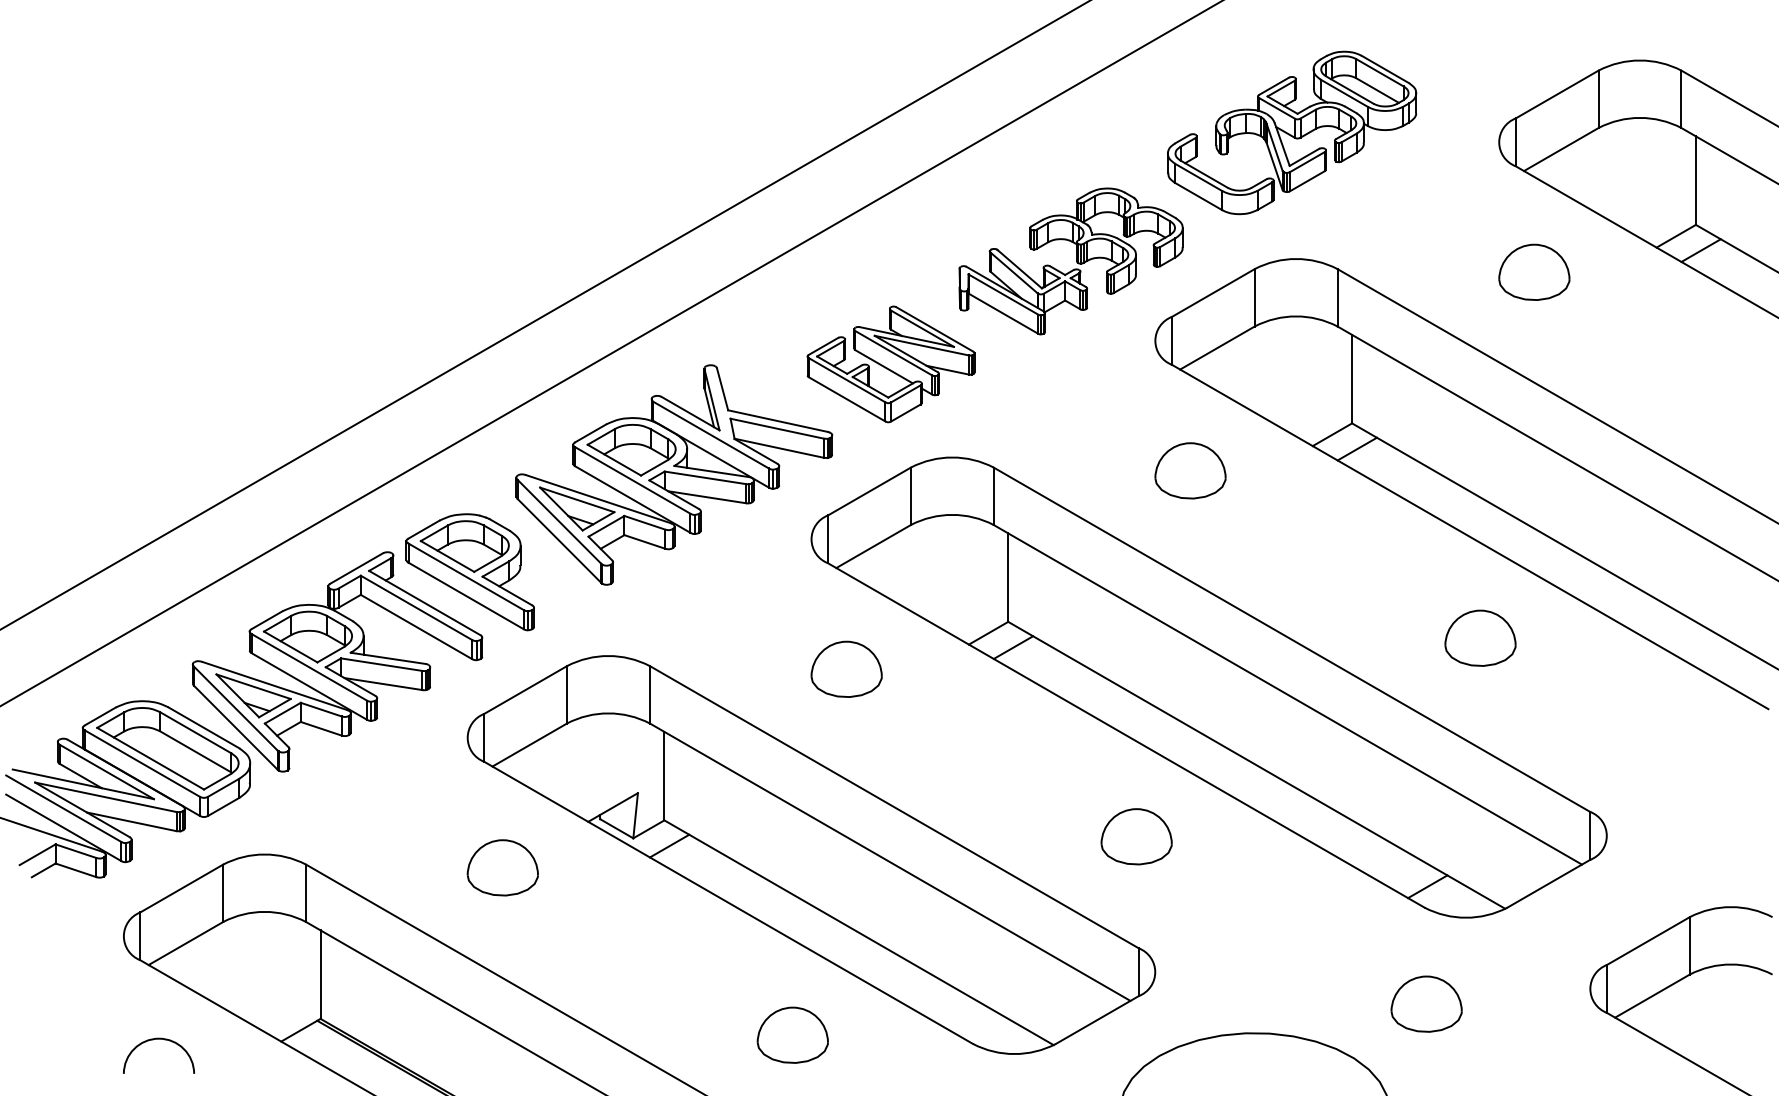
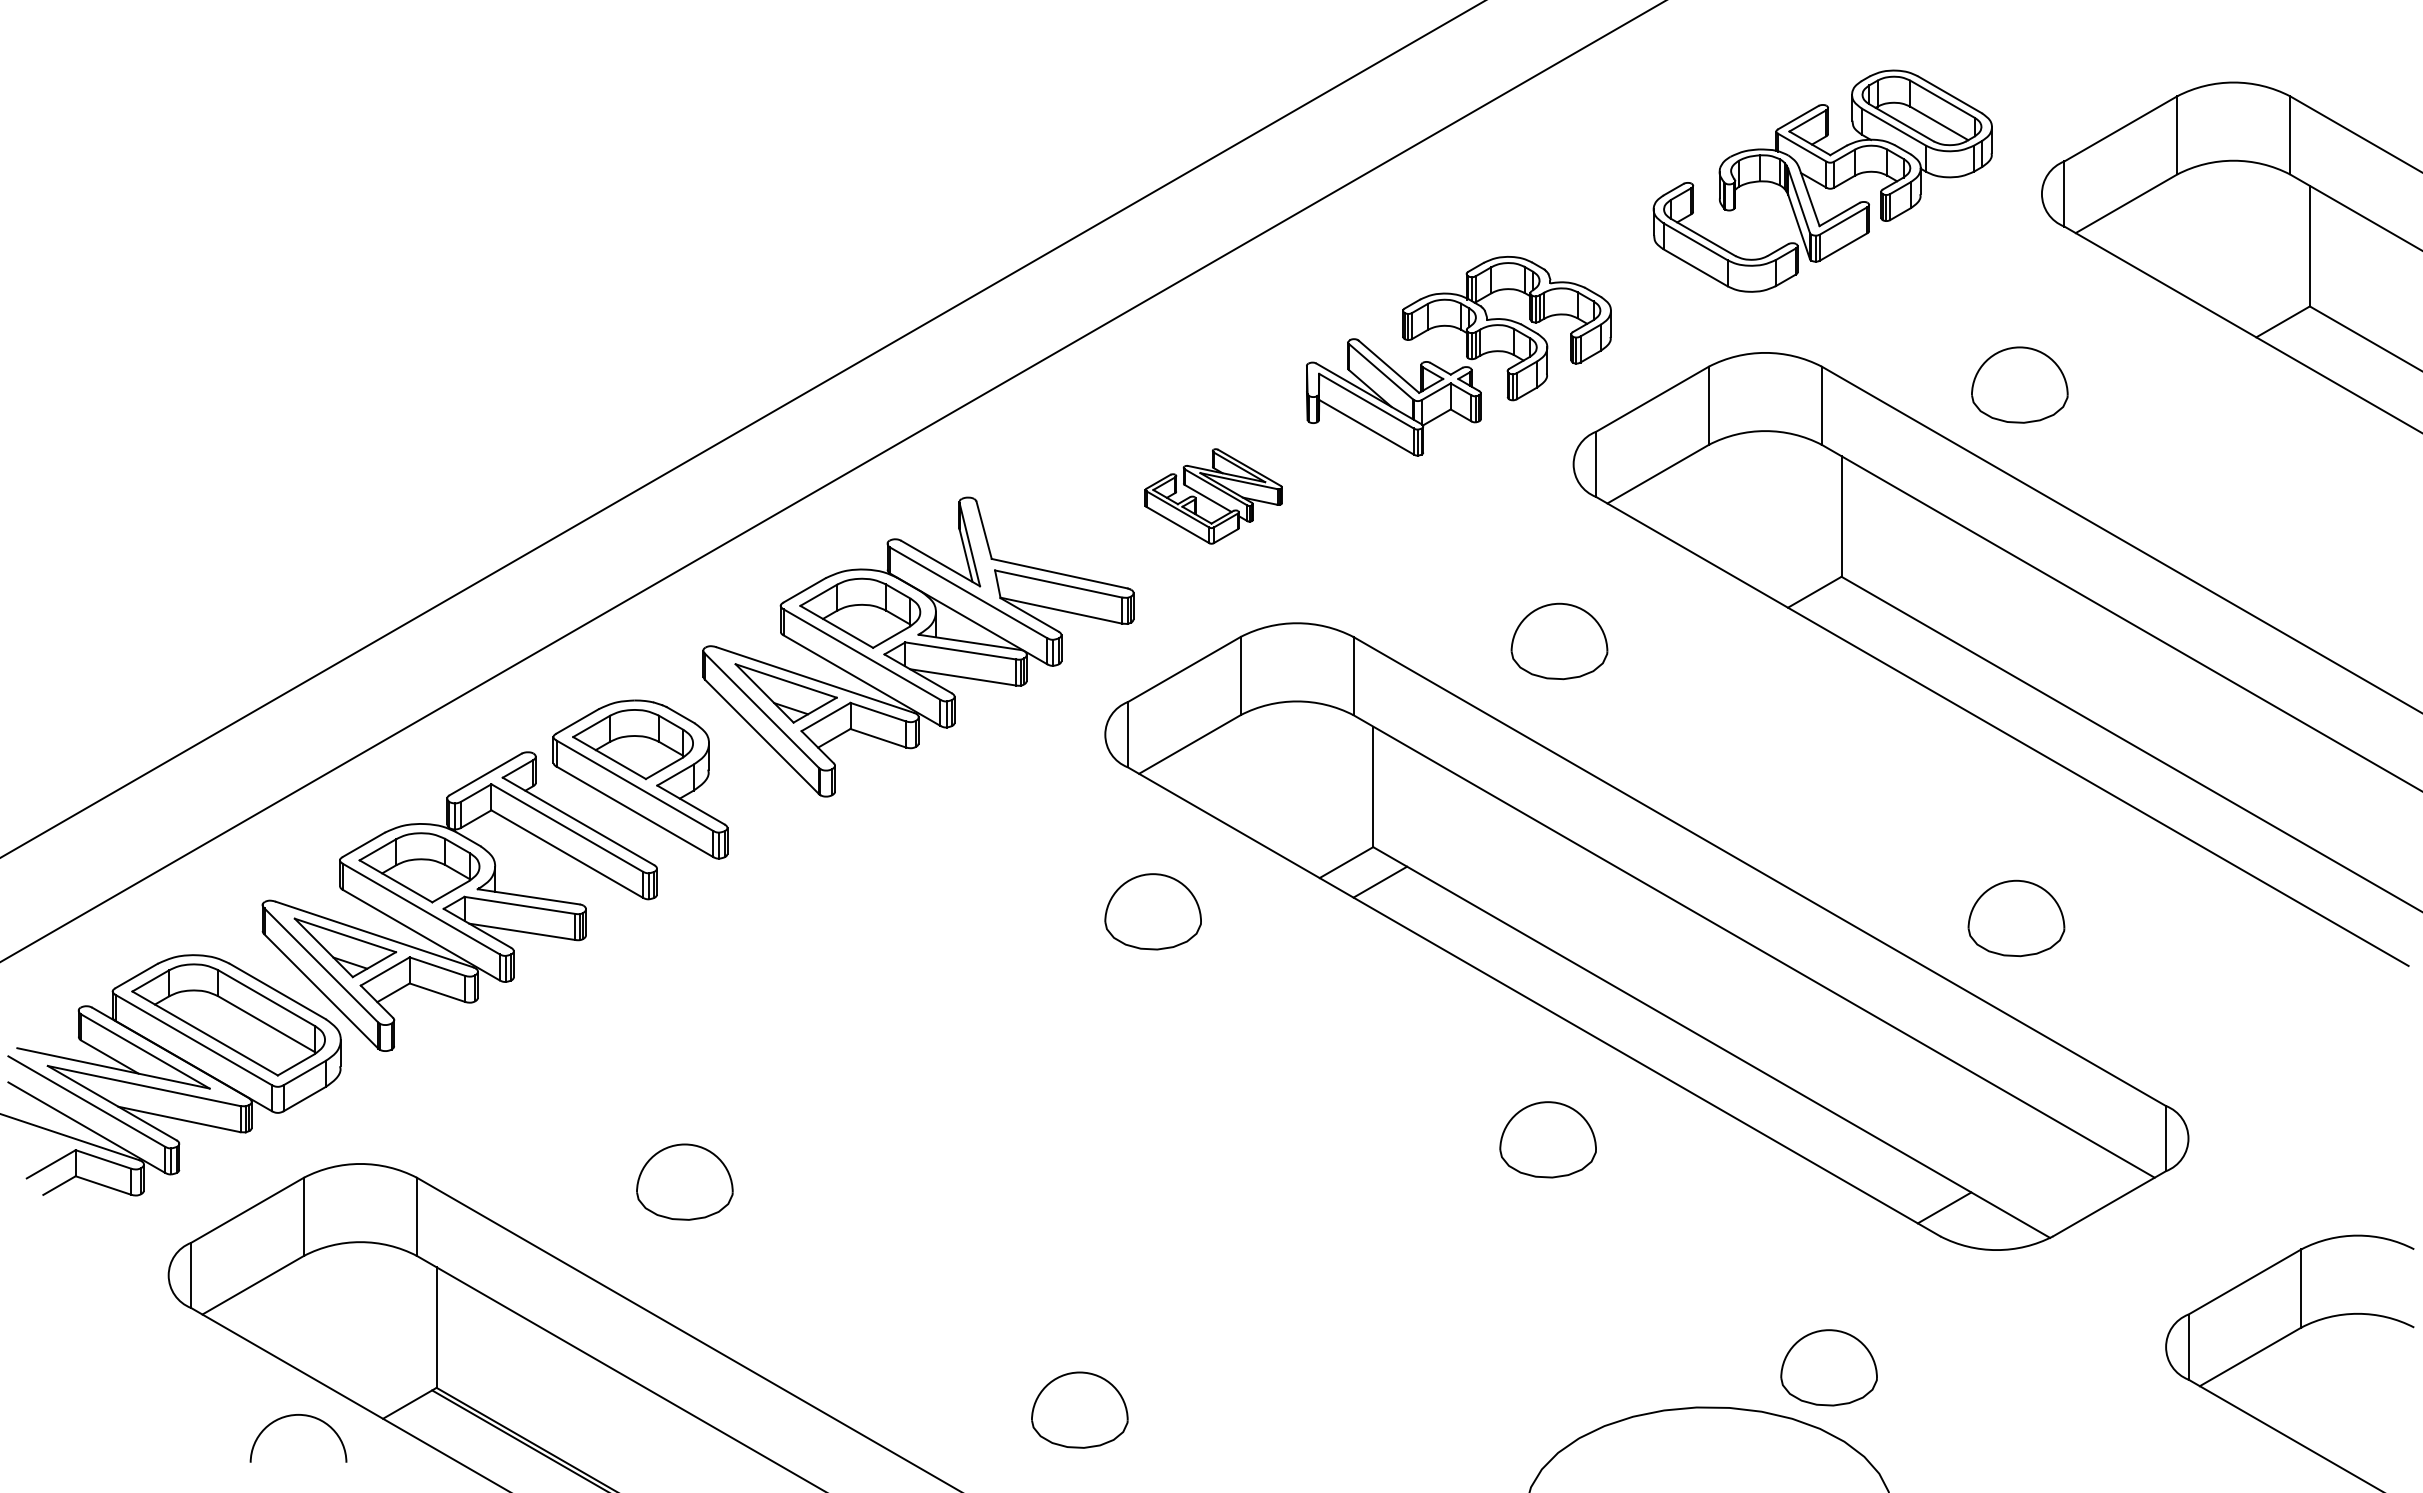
part: (1291, 132) -> (1822, 180), moved
line: (1700, 249) -> (2316, 340), removed
part: (1534, 271) -> (2019, 384), moved
part: (890, 364) -> (1213, 496), size x0.6
line: (1357, 448) -> (1848, 611), removed
part: (1190, 470) -> (1559, 641), moved
part: (1480, 638) -> (2016, 918), moved
part: (811, 854) -> (1105, 1164), removed
part: (1426, 1003) -> (1828, 1367), moved
arc: (155, 1039) -> (293, 1416), moved

